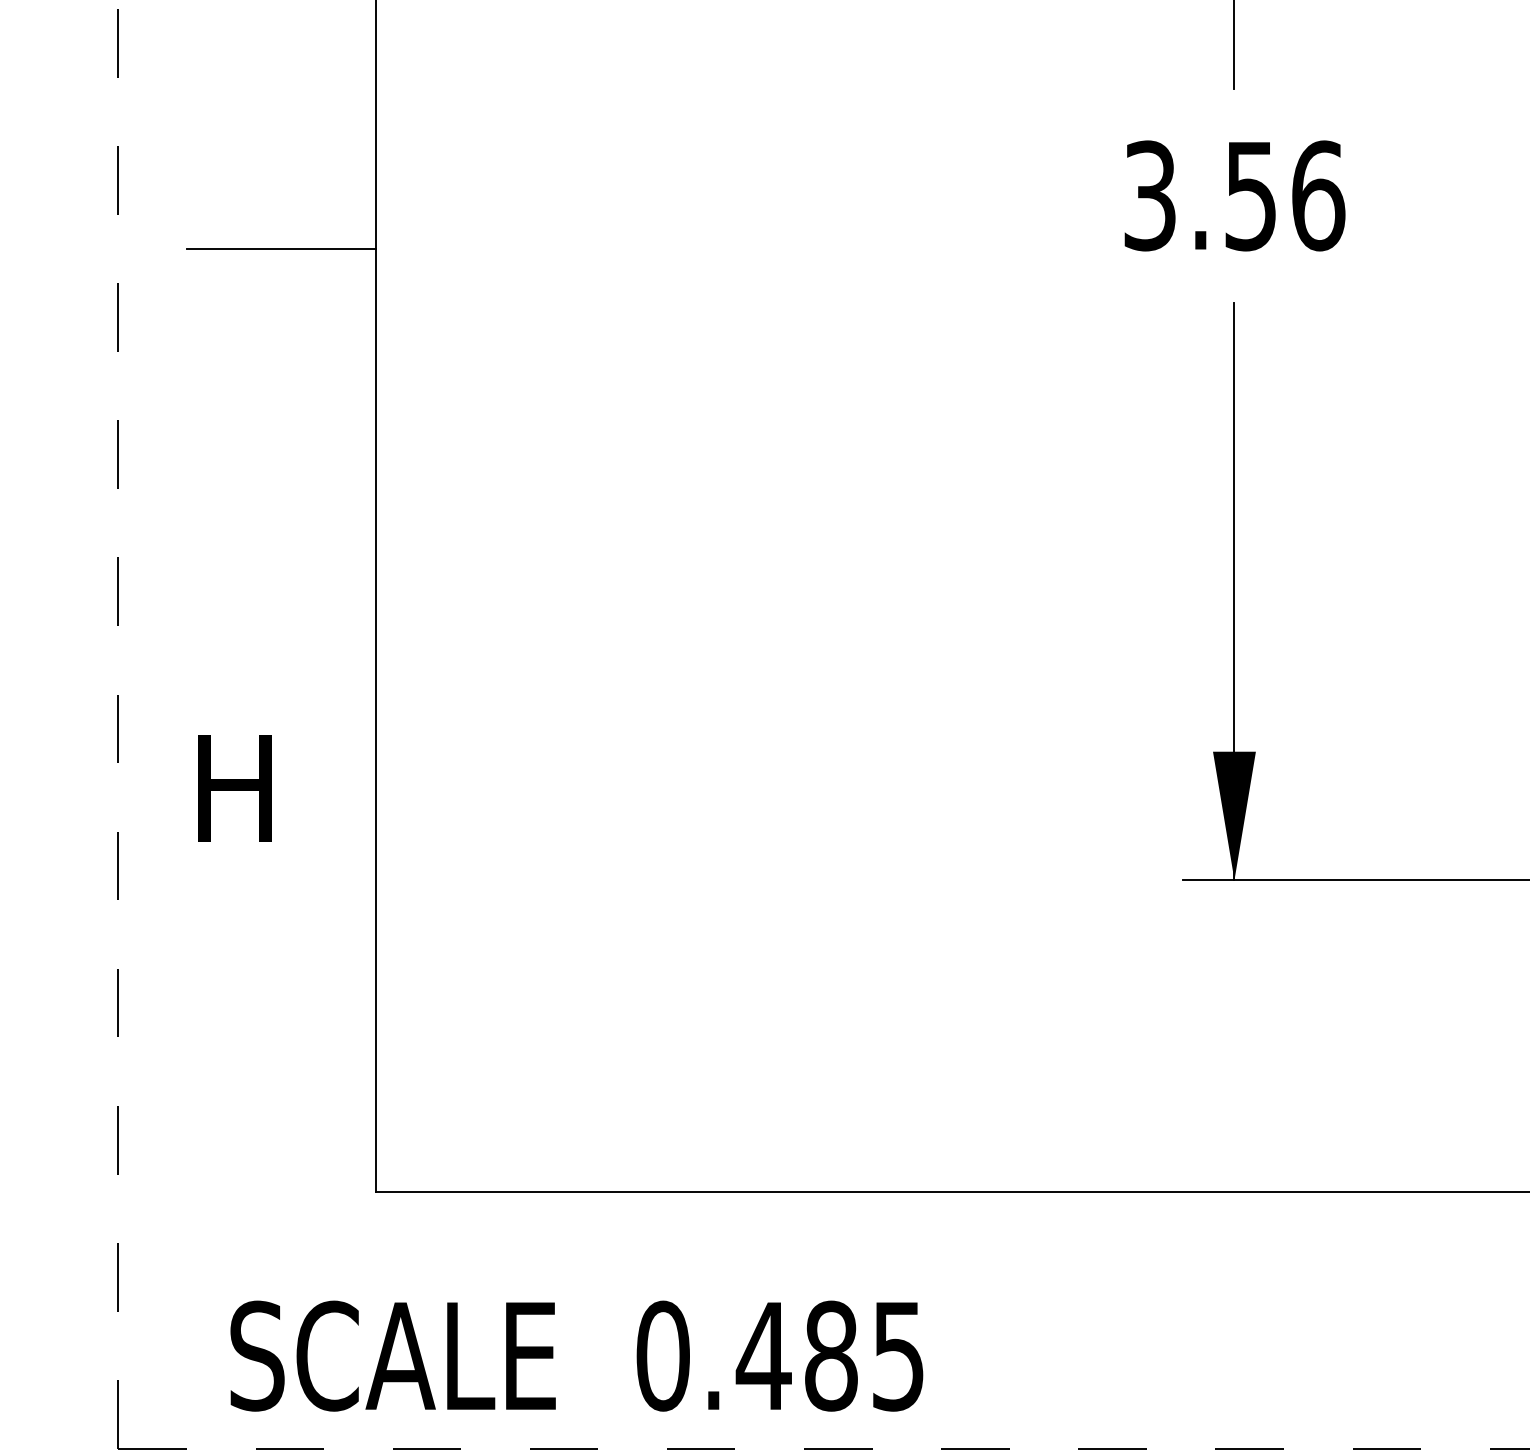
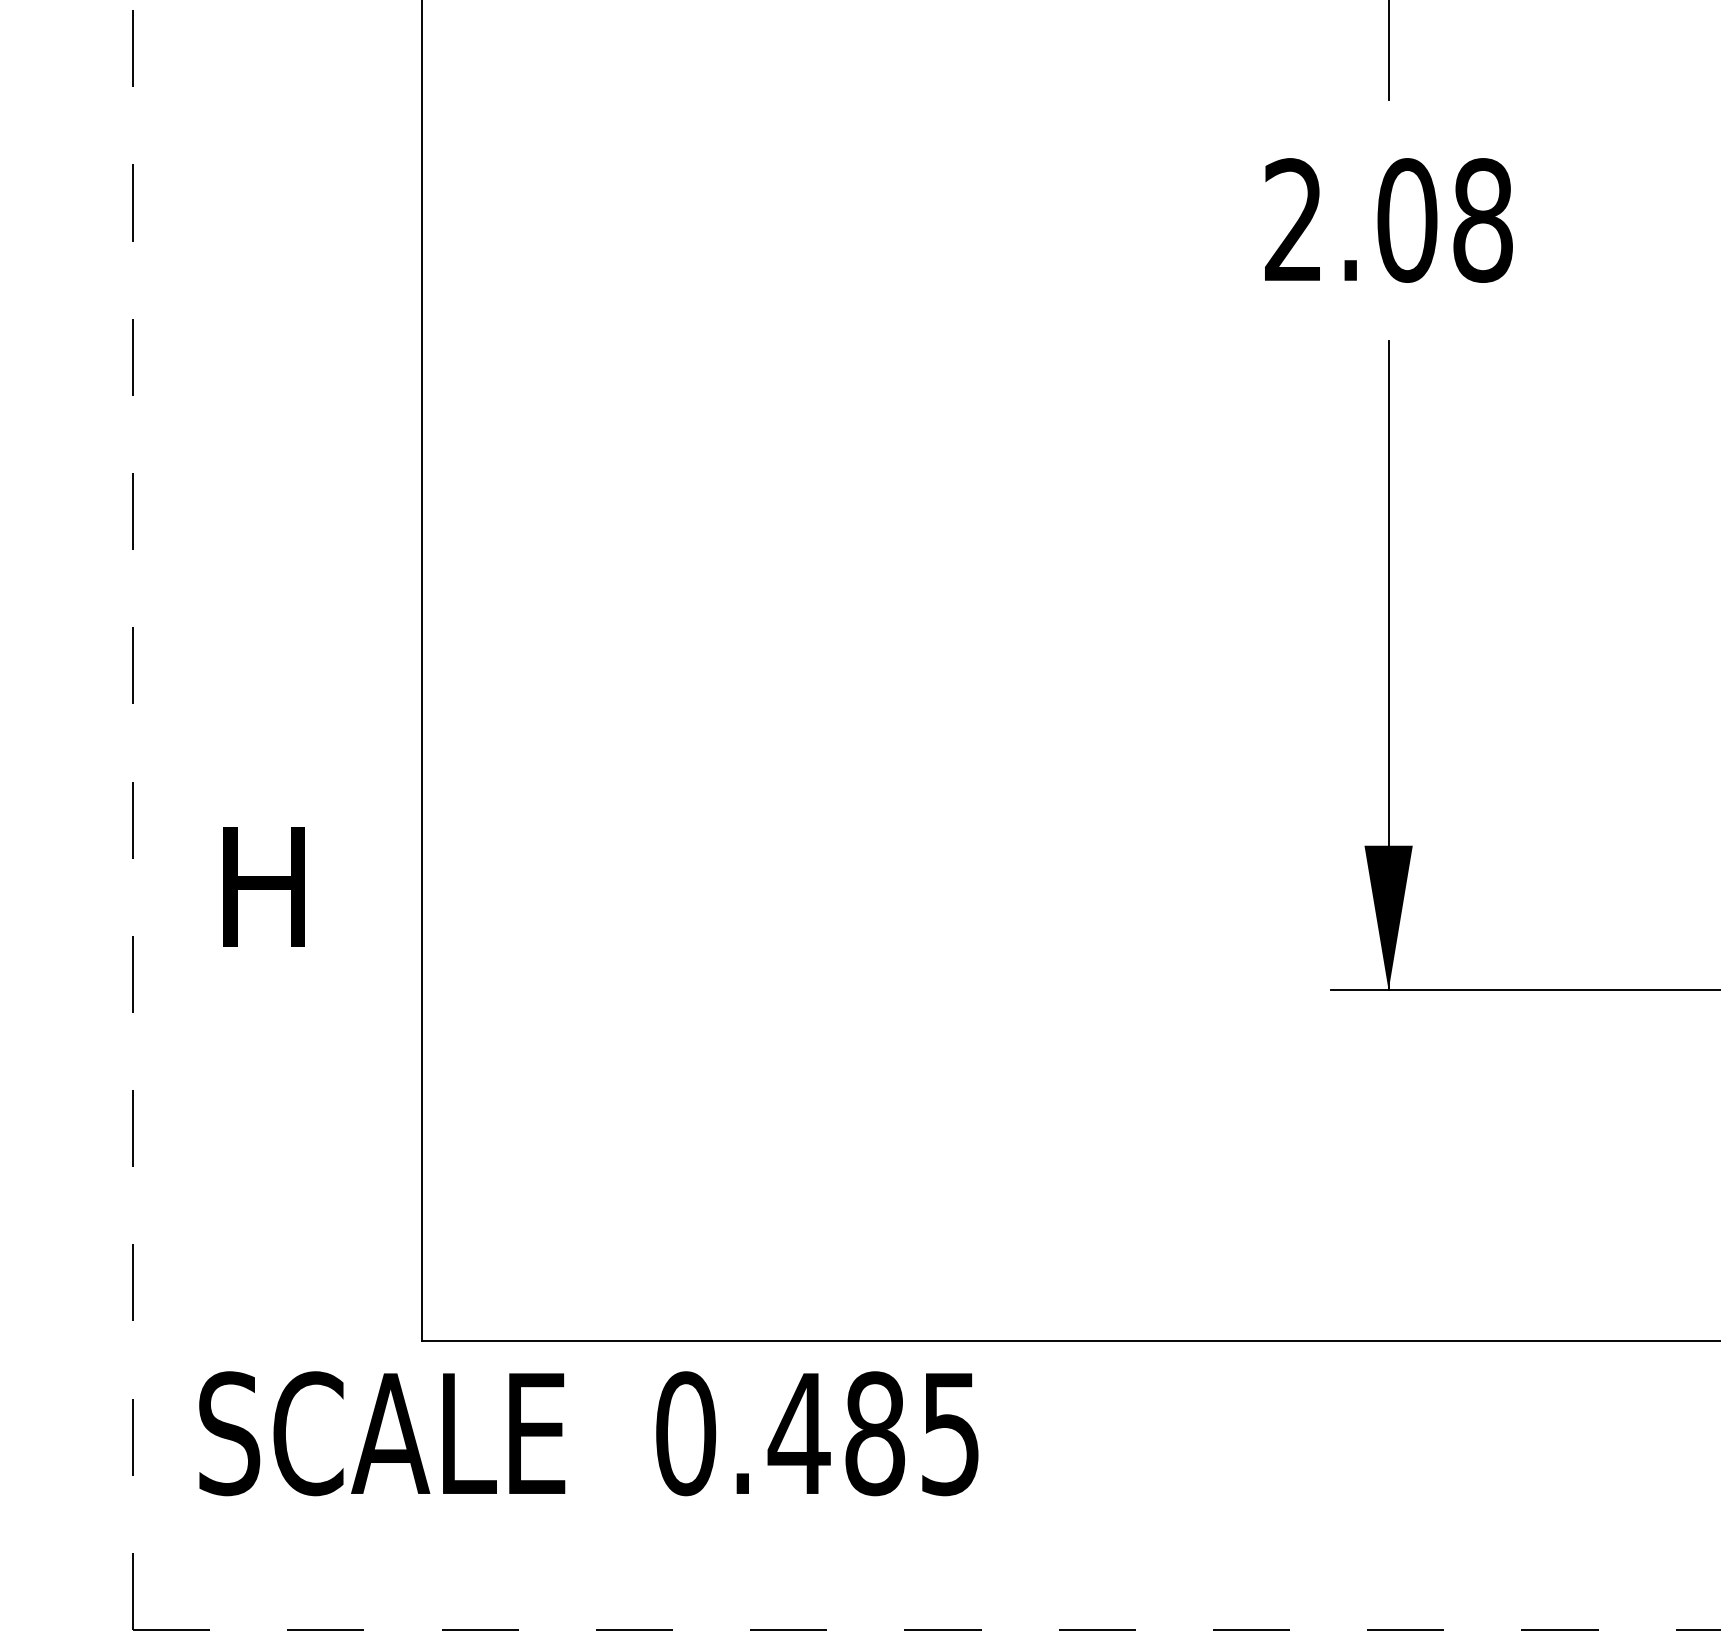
text: (1235, 195) -> (1389, 220), 3.56 -> 2.08
line: (281, 249) -> (316, 280), removed
text: (576, 1355) -> (588, 1433), moved

